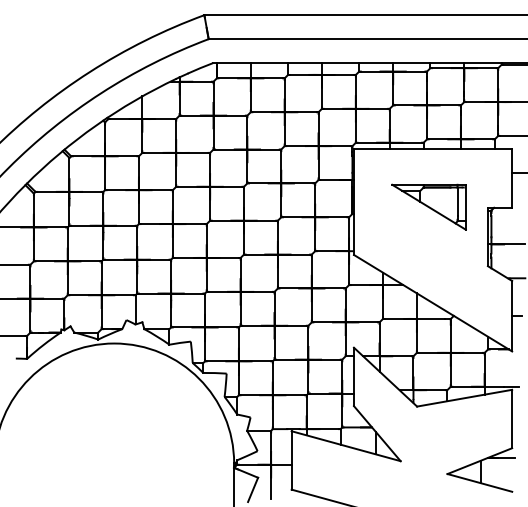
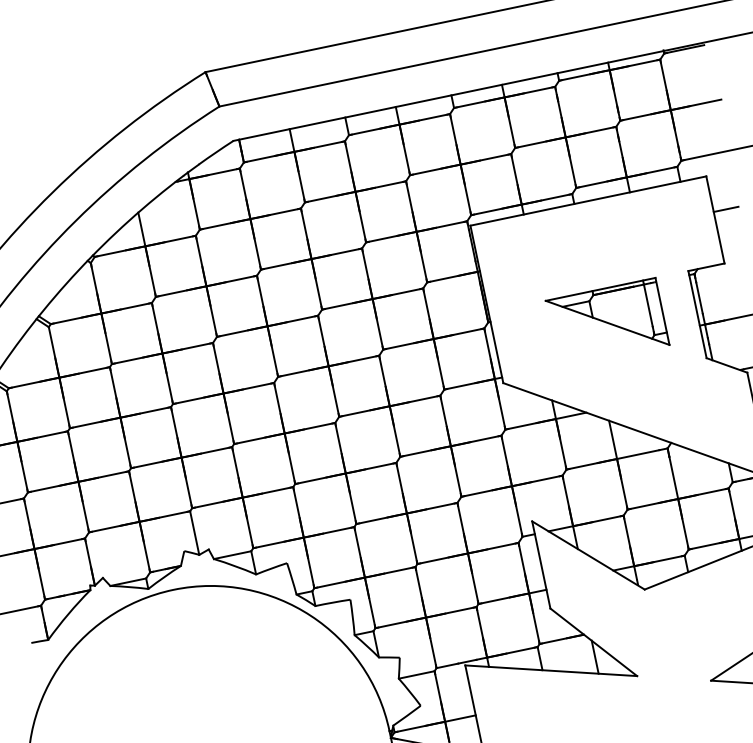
part: (428, 206) -> (606, 321), moved

